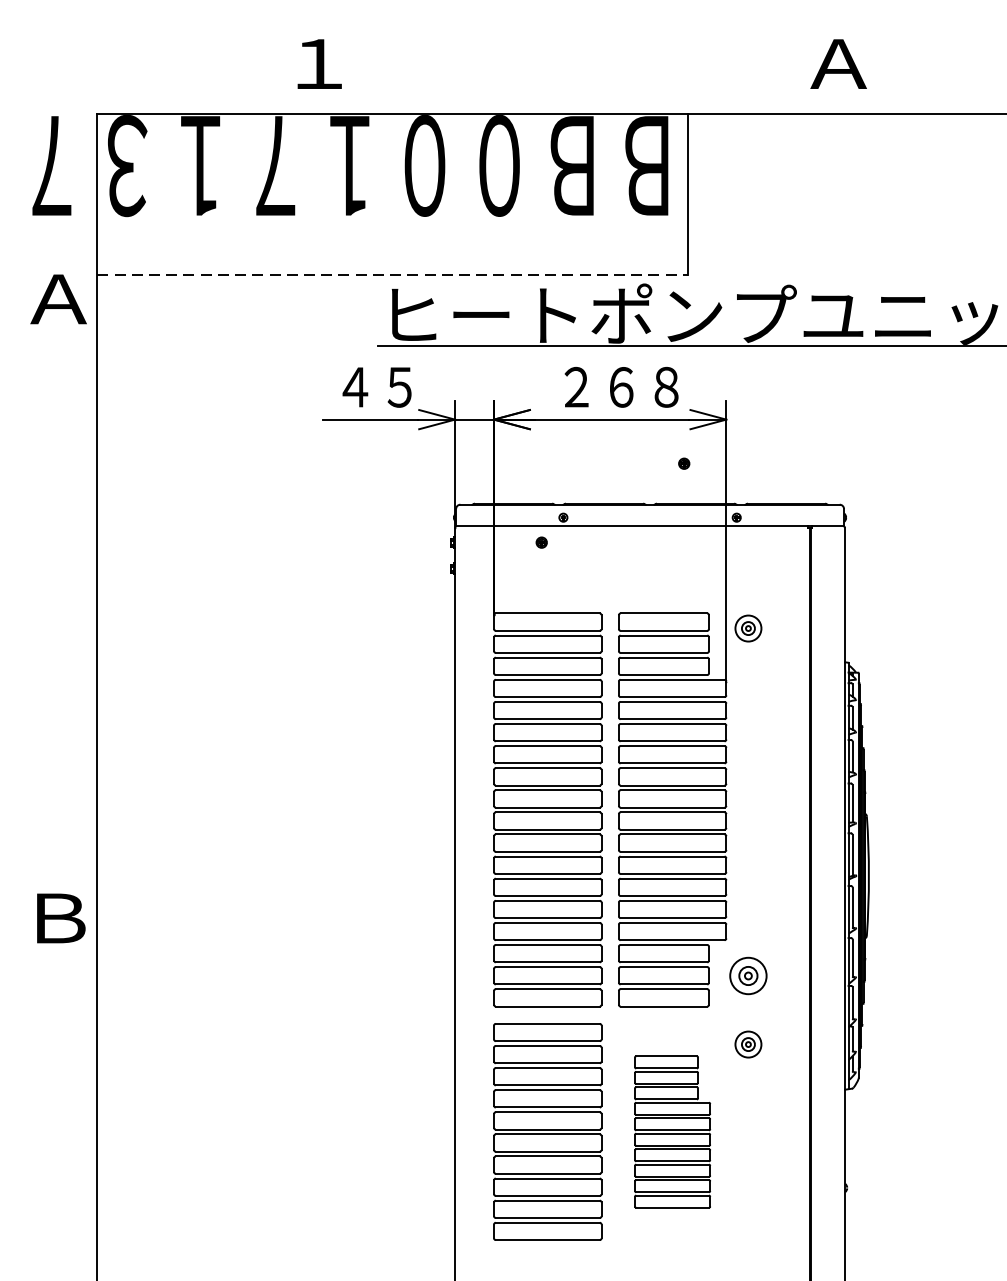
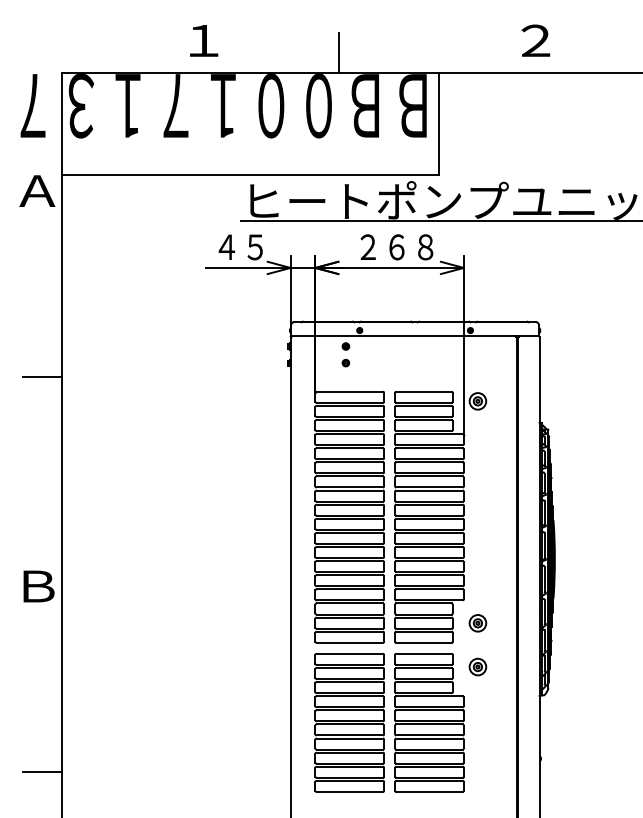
text: (838, 63) -> (535, 40), Ａ -> ２
line: (530, 82) -> (338, 52), added
line: (392, 274) -> (250, 175), dashed -> solid
part: (683, 462) -> (345, 362), moved
line: (66, 591) -> (42, 377), added
part: (747, 976) -> (477, 623), size x0.71
part: (672, 1131) -> (429, 722), size x1.43
line: (66, 1209) -> (42, 772), added

